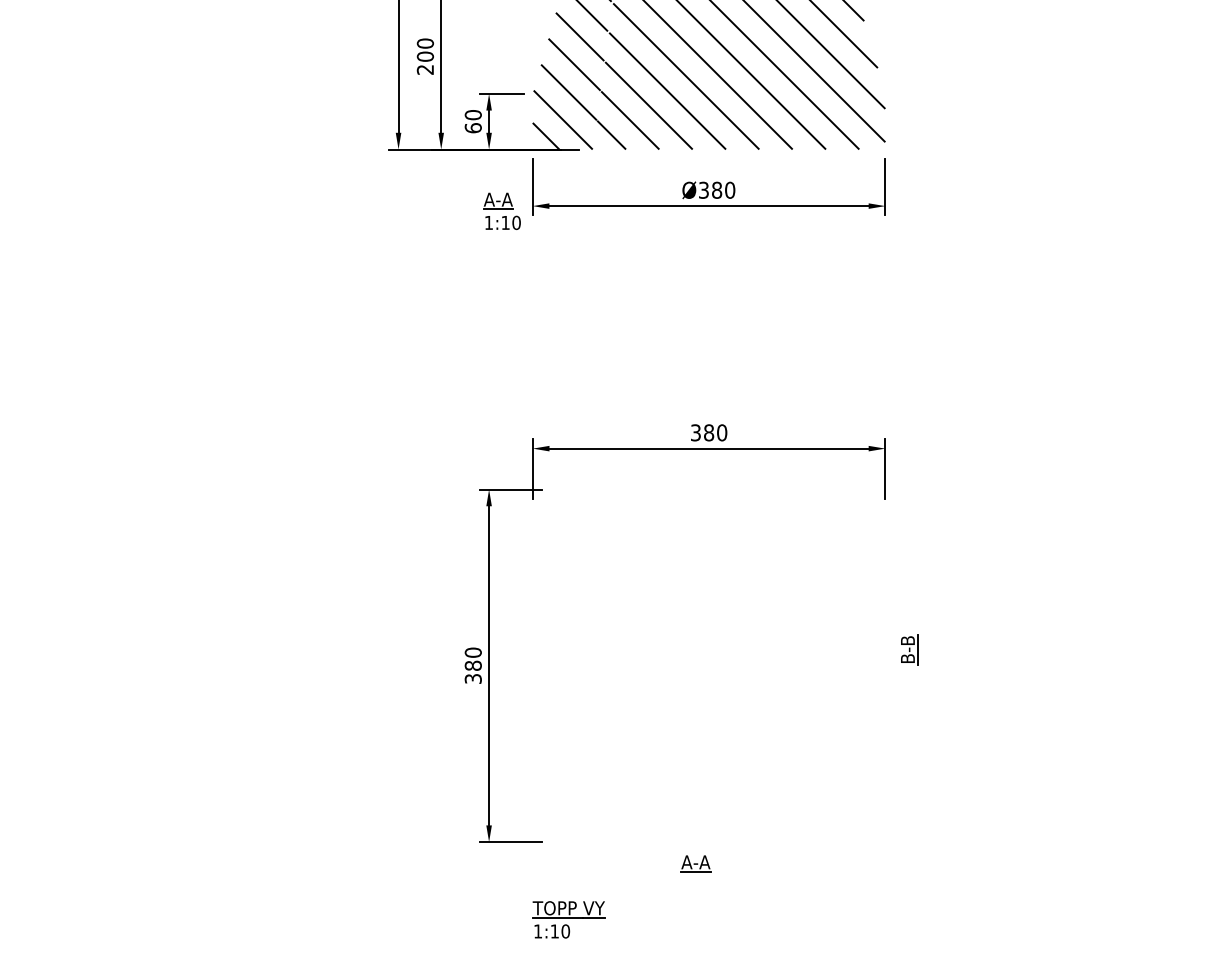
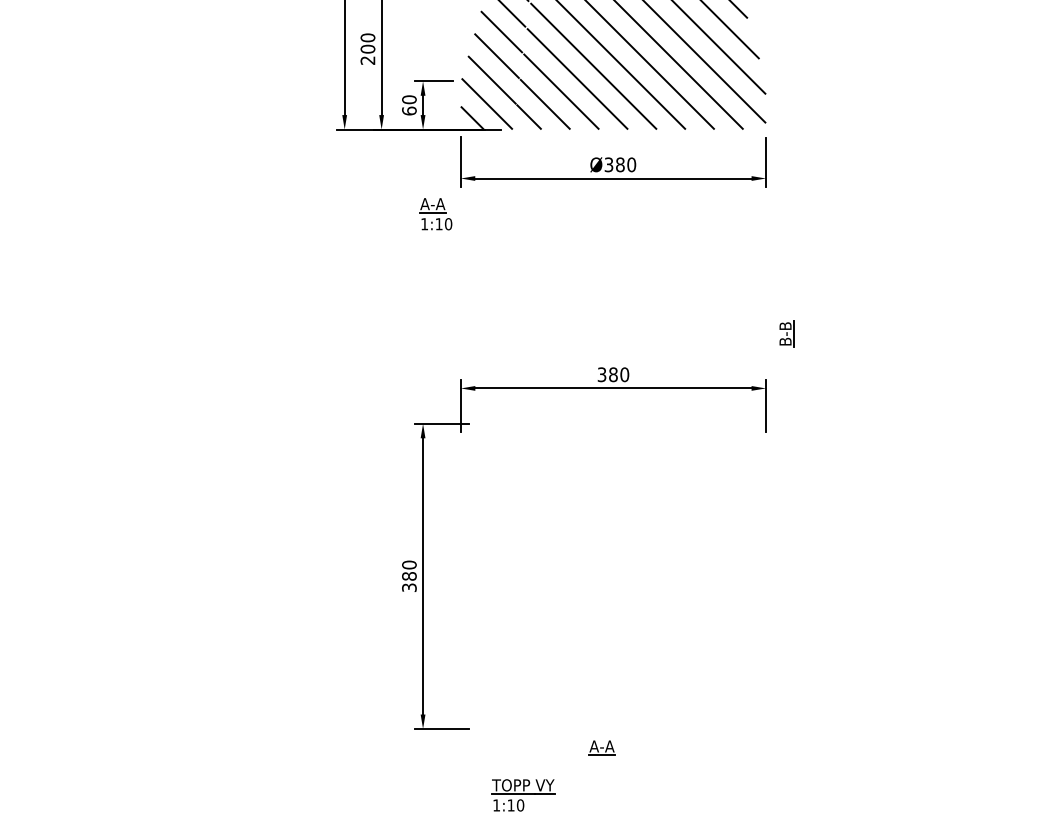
part: (501, 210) -> (435, 213), moved
part: (909, 649) -> (786, 333), moved
part: (568, 919) -> (522, 795), moved

